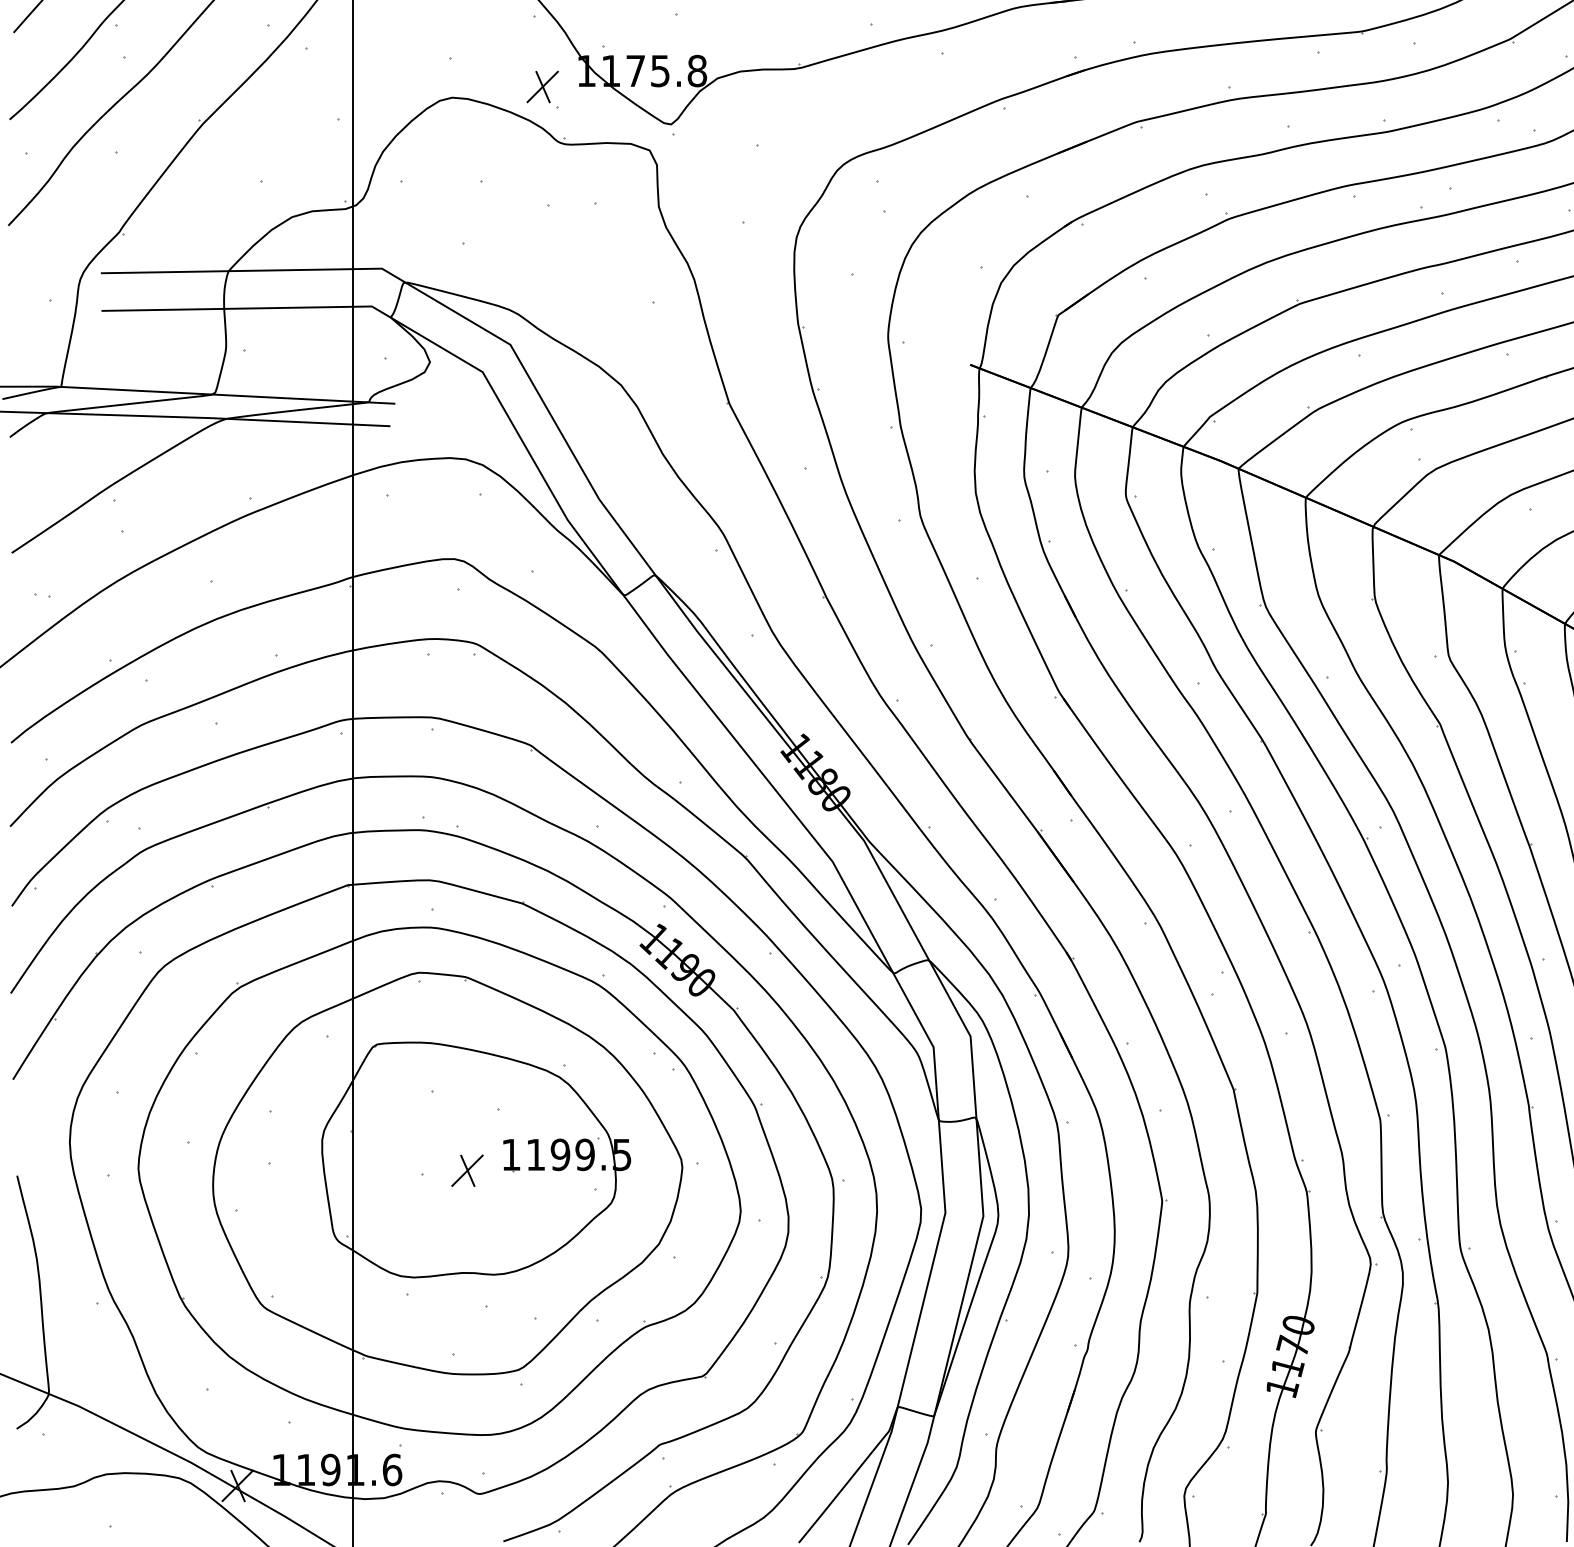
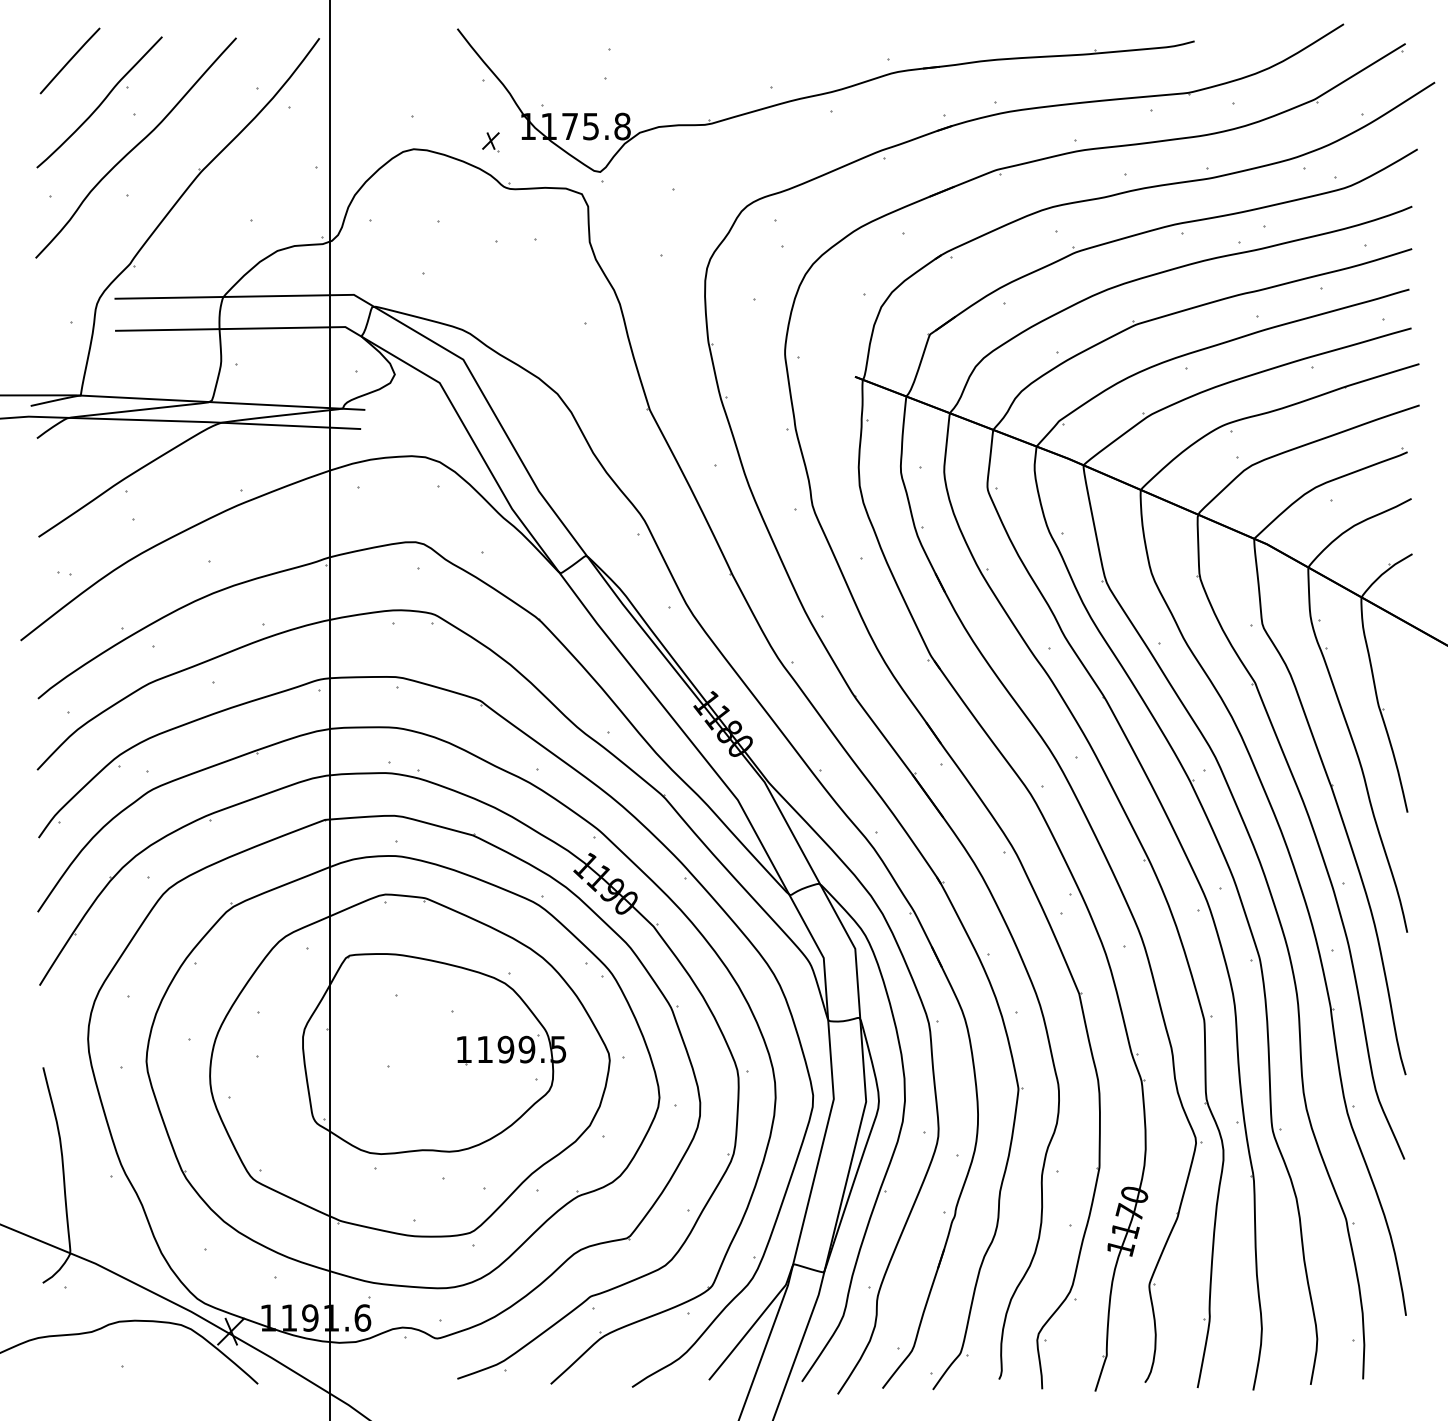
part: (542, 89) -> (490, 142), size x0.6
part: (467, 1171) -> (426, 1063), removed

